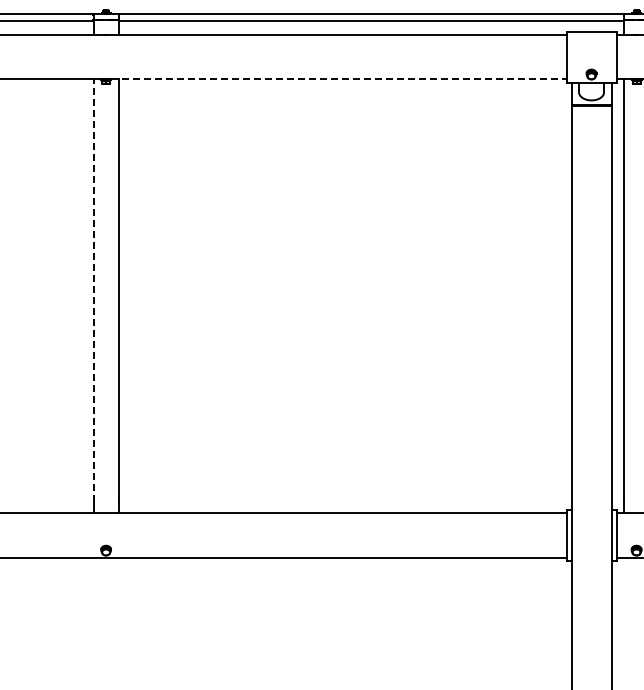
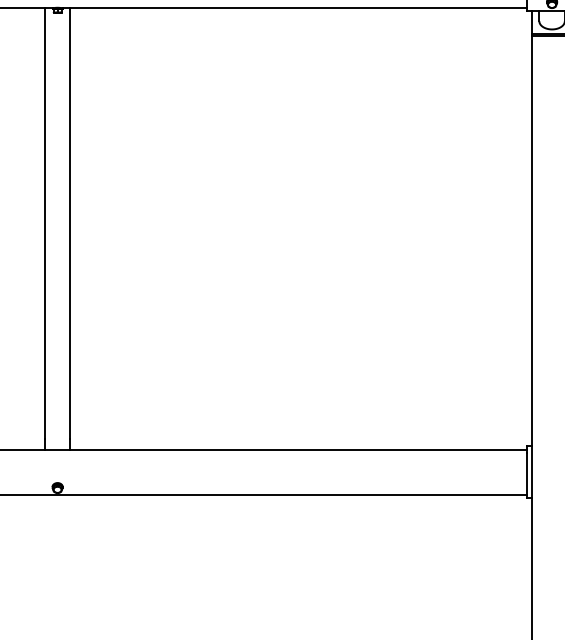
line: (338, 79) -> (294, 8), dashed -> solid
line: (93, 290) -> (44, 223), dashed -> solid

